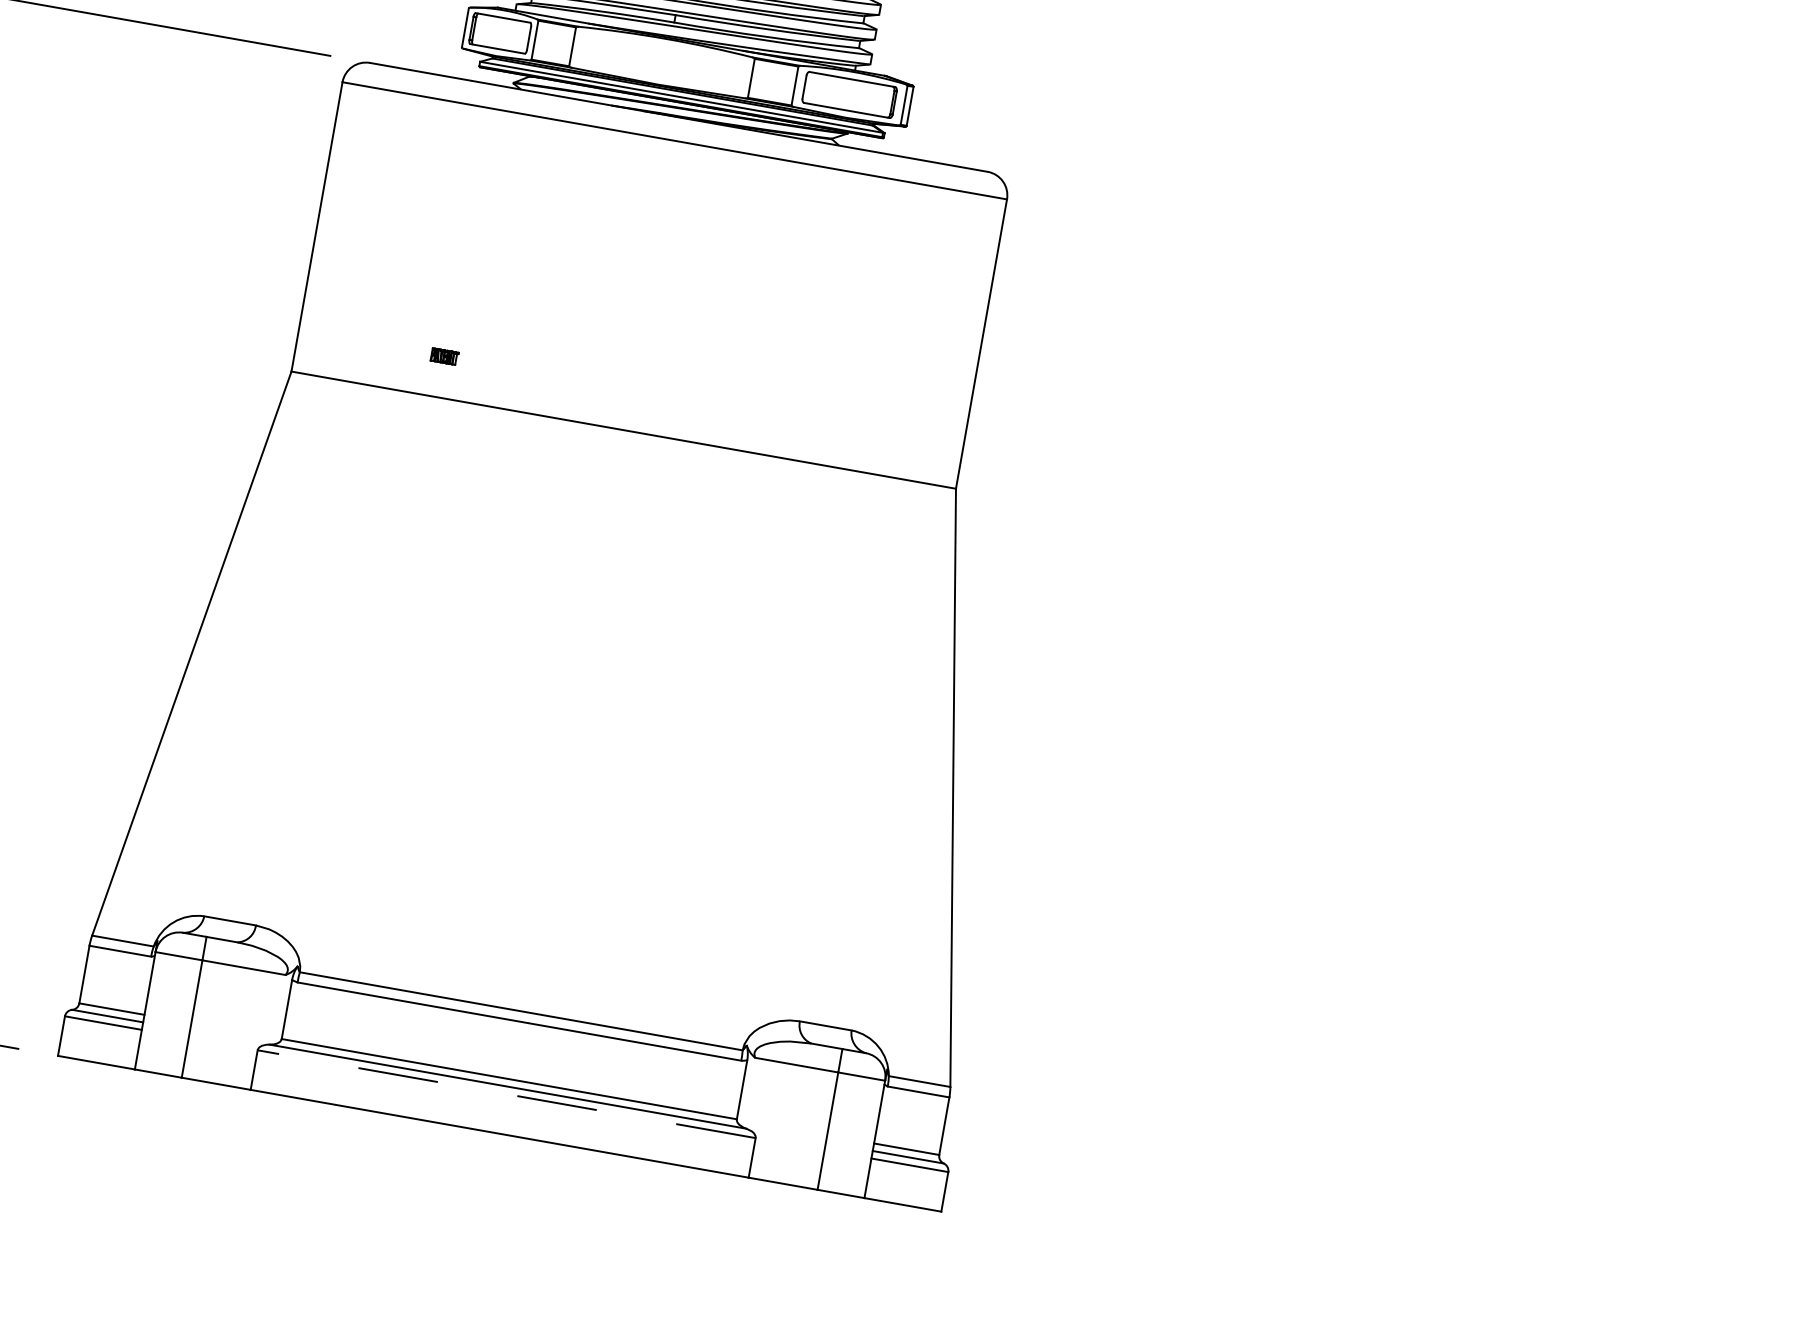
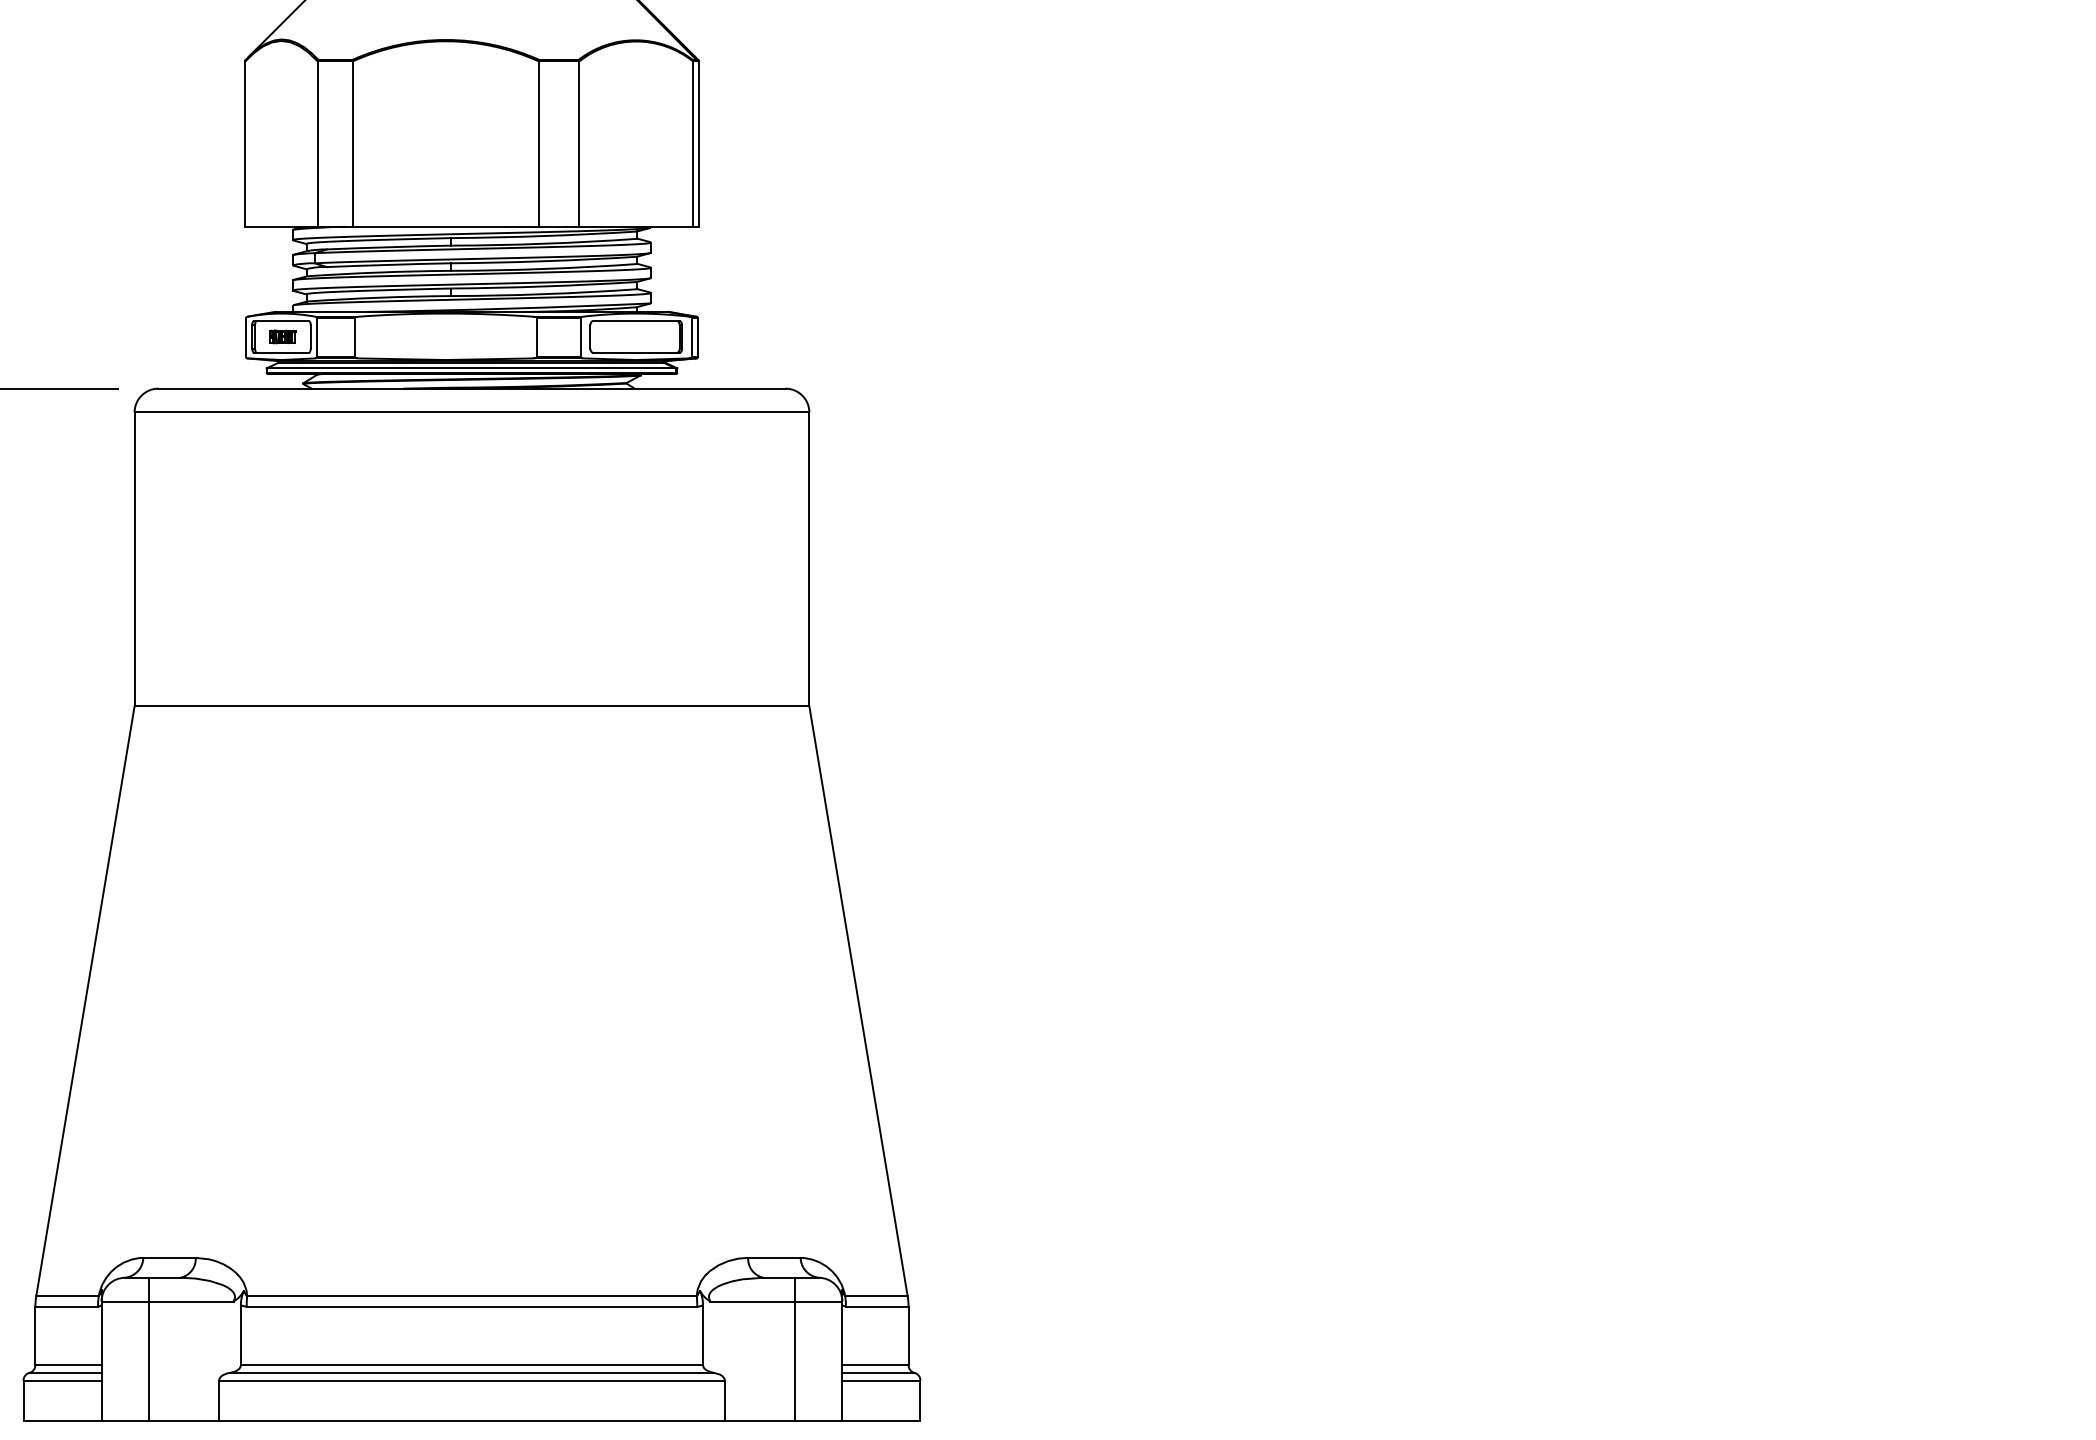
part: (444, 356) -> (282, 336), moved
line: (506, 1094) -> (471, 1380), dashed -> solid

